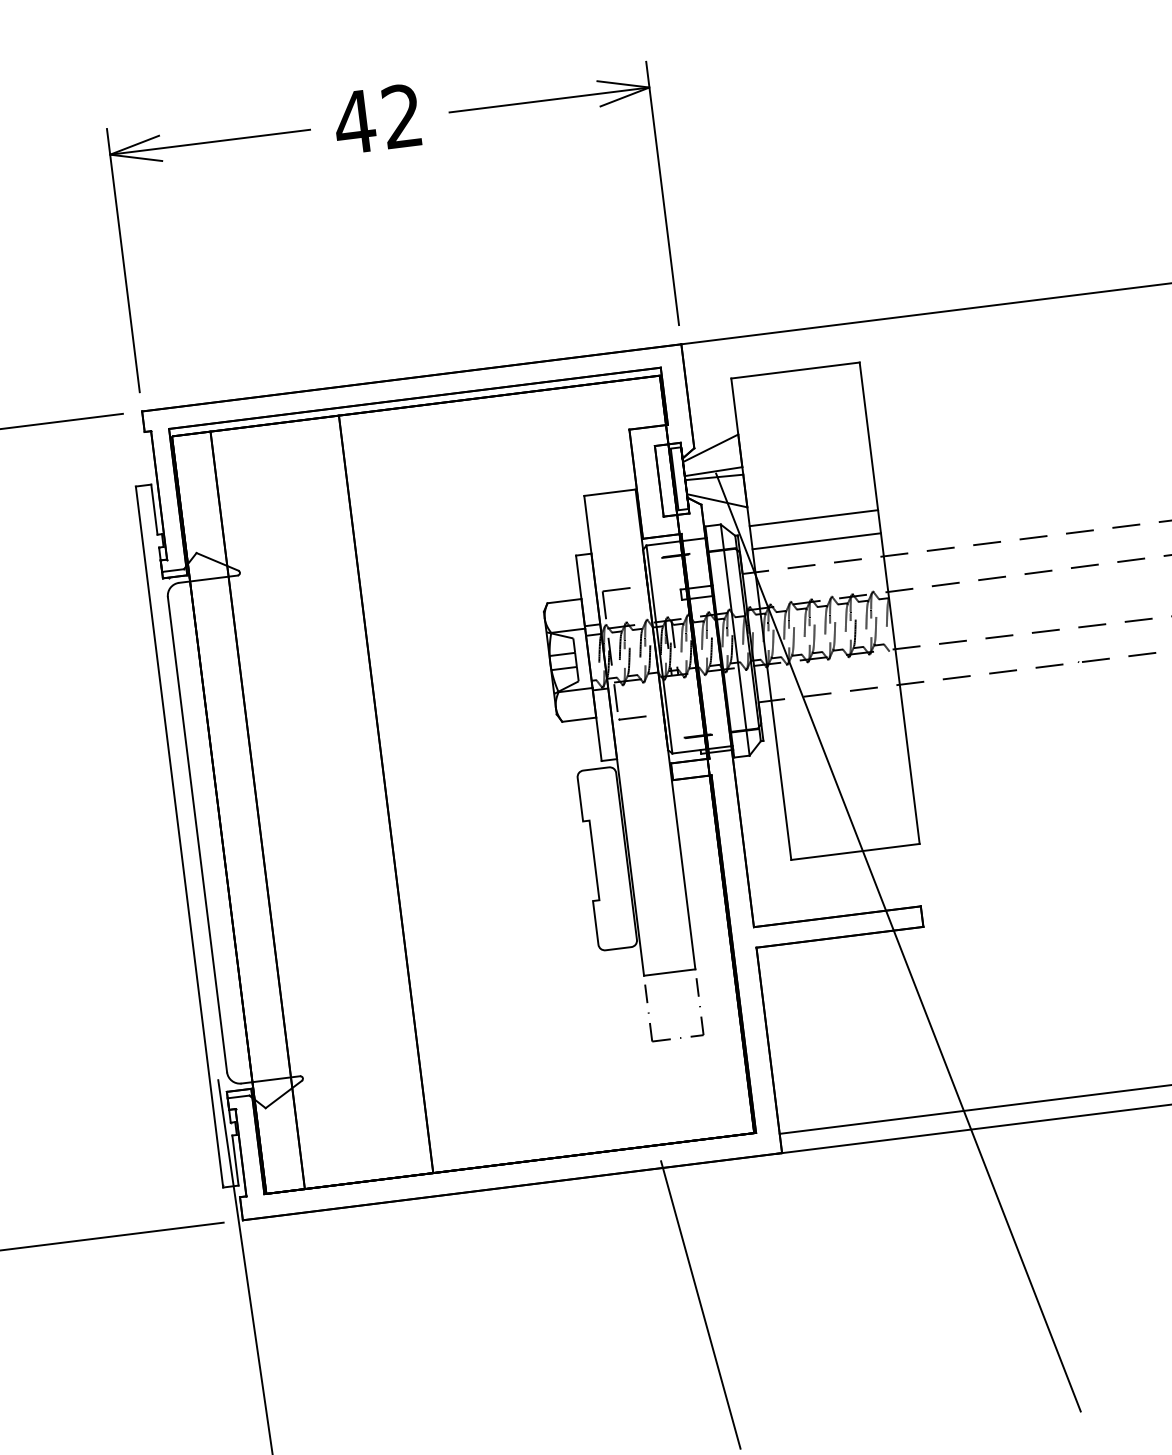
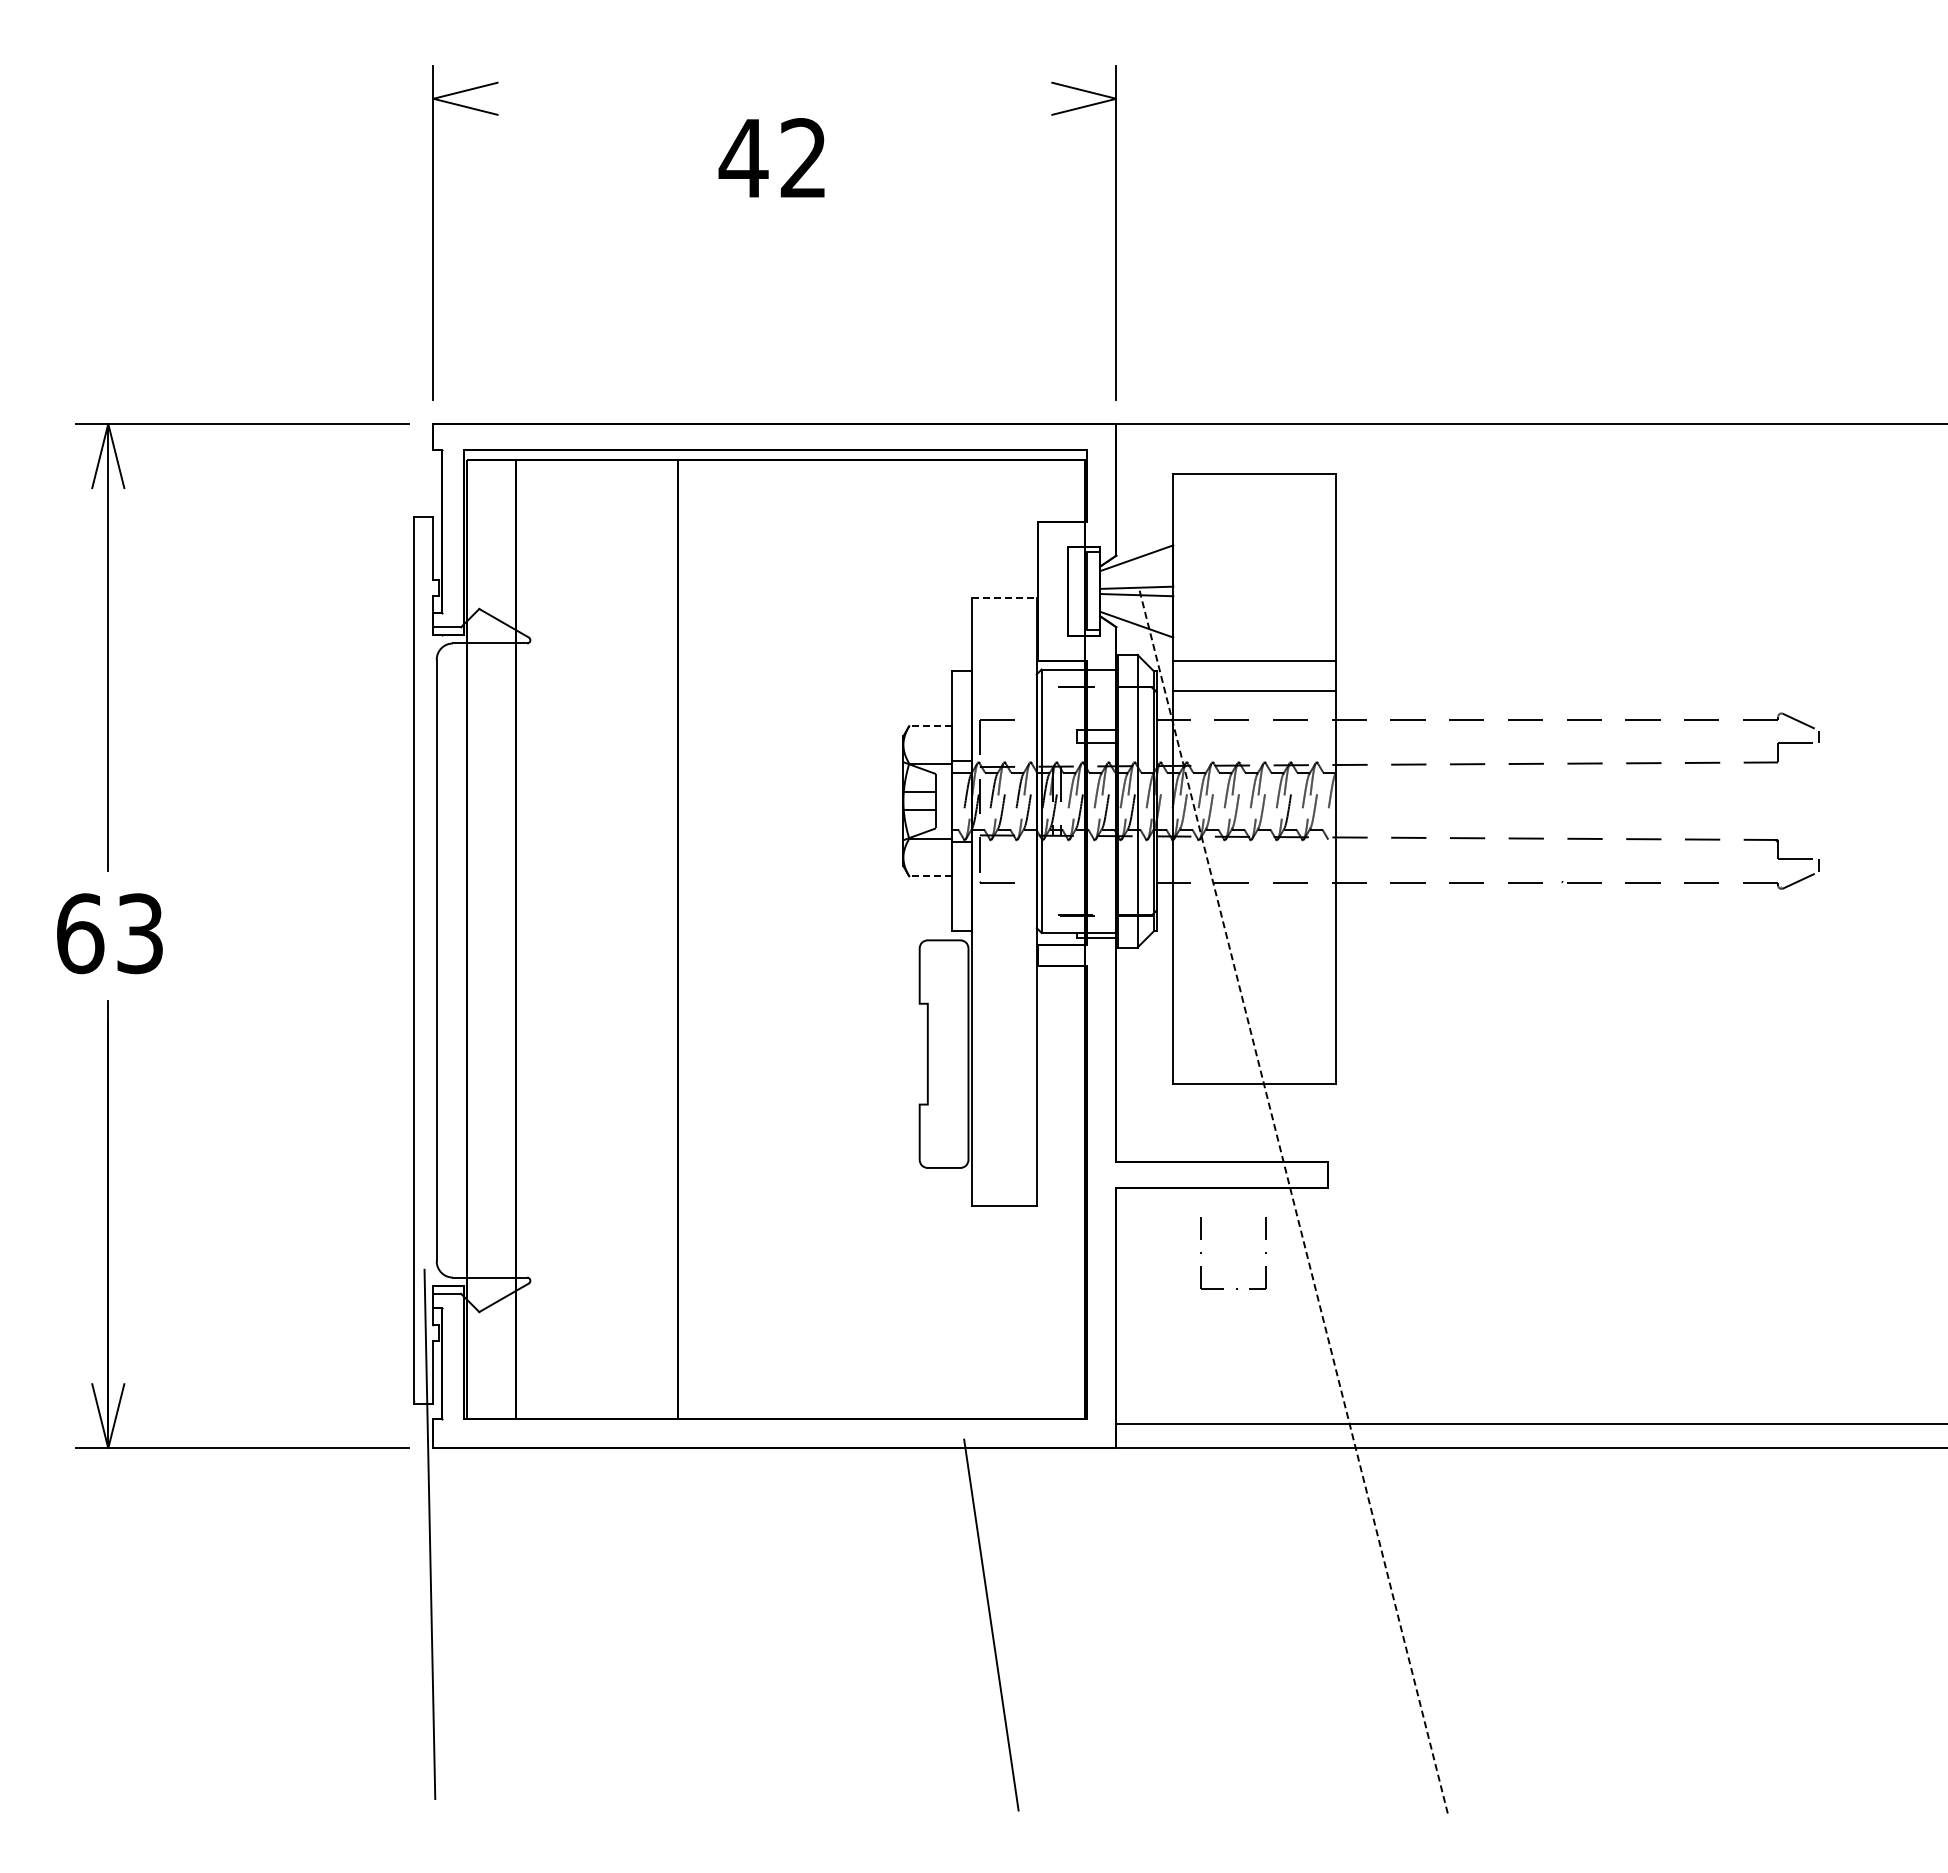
line: (549, 99) -> (989, 98), removed
text: (376, 118) -> (771, 157), moved
line: (209, 142) -> (559, 98), removed
line: (610, 493) -> (1004, 598), solid -> dashed
line: (564, 601) -> (930, 726), solid -> dashed
line: (579, 719) -> (930, 876), solid -> dashed
line: (898, 943) -> (1294, 1204), solid -> dashed
part: (649, 1013) -> (1201, 1253), moved

